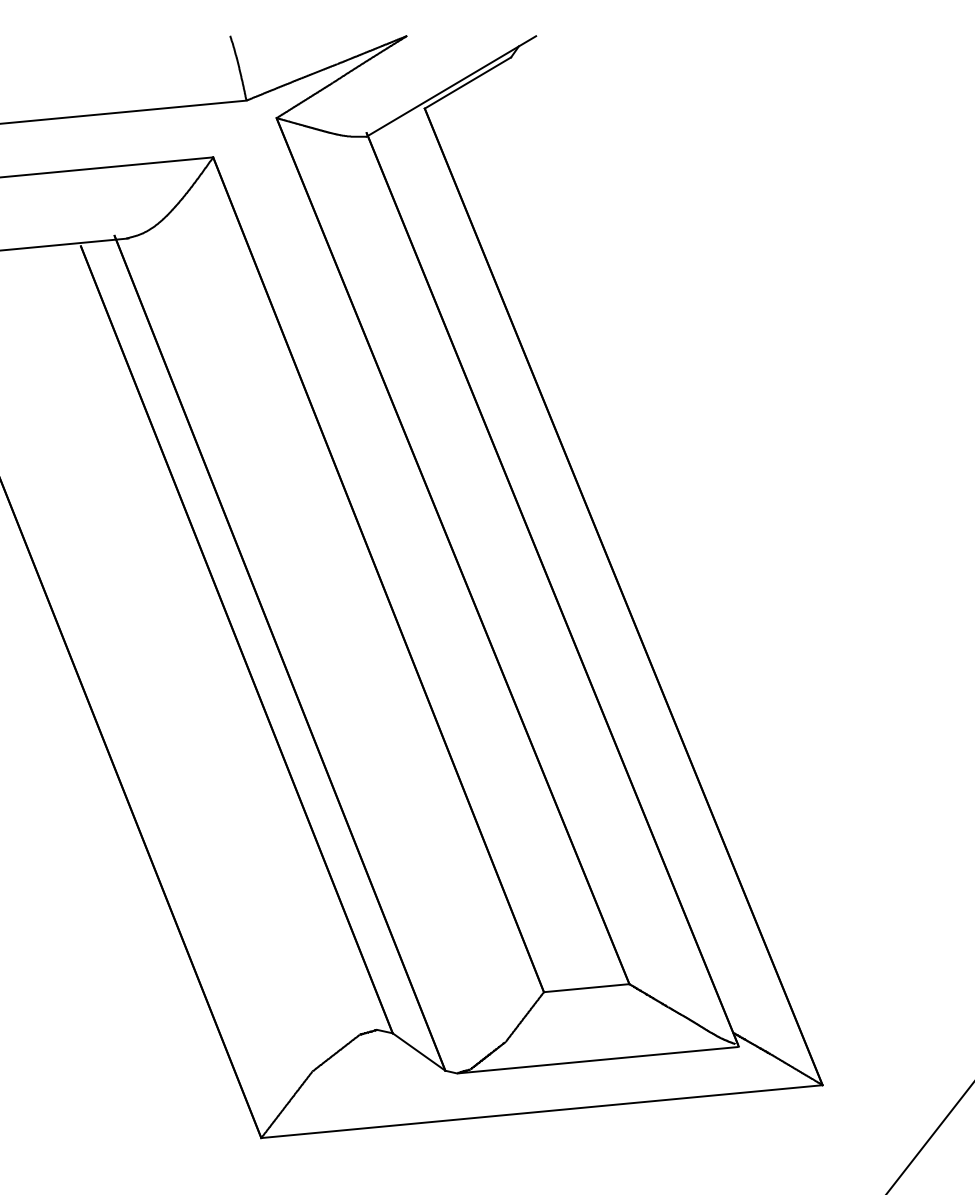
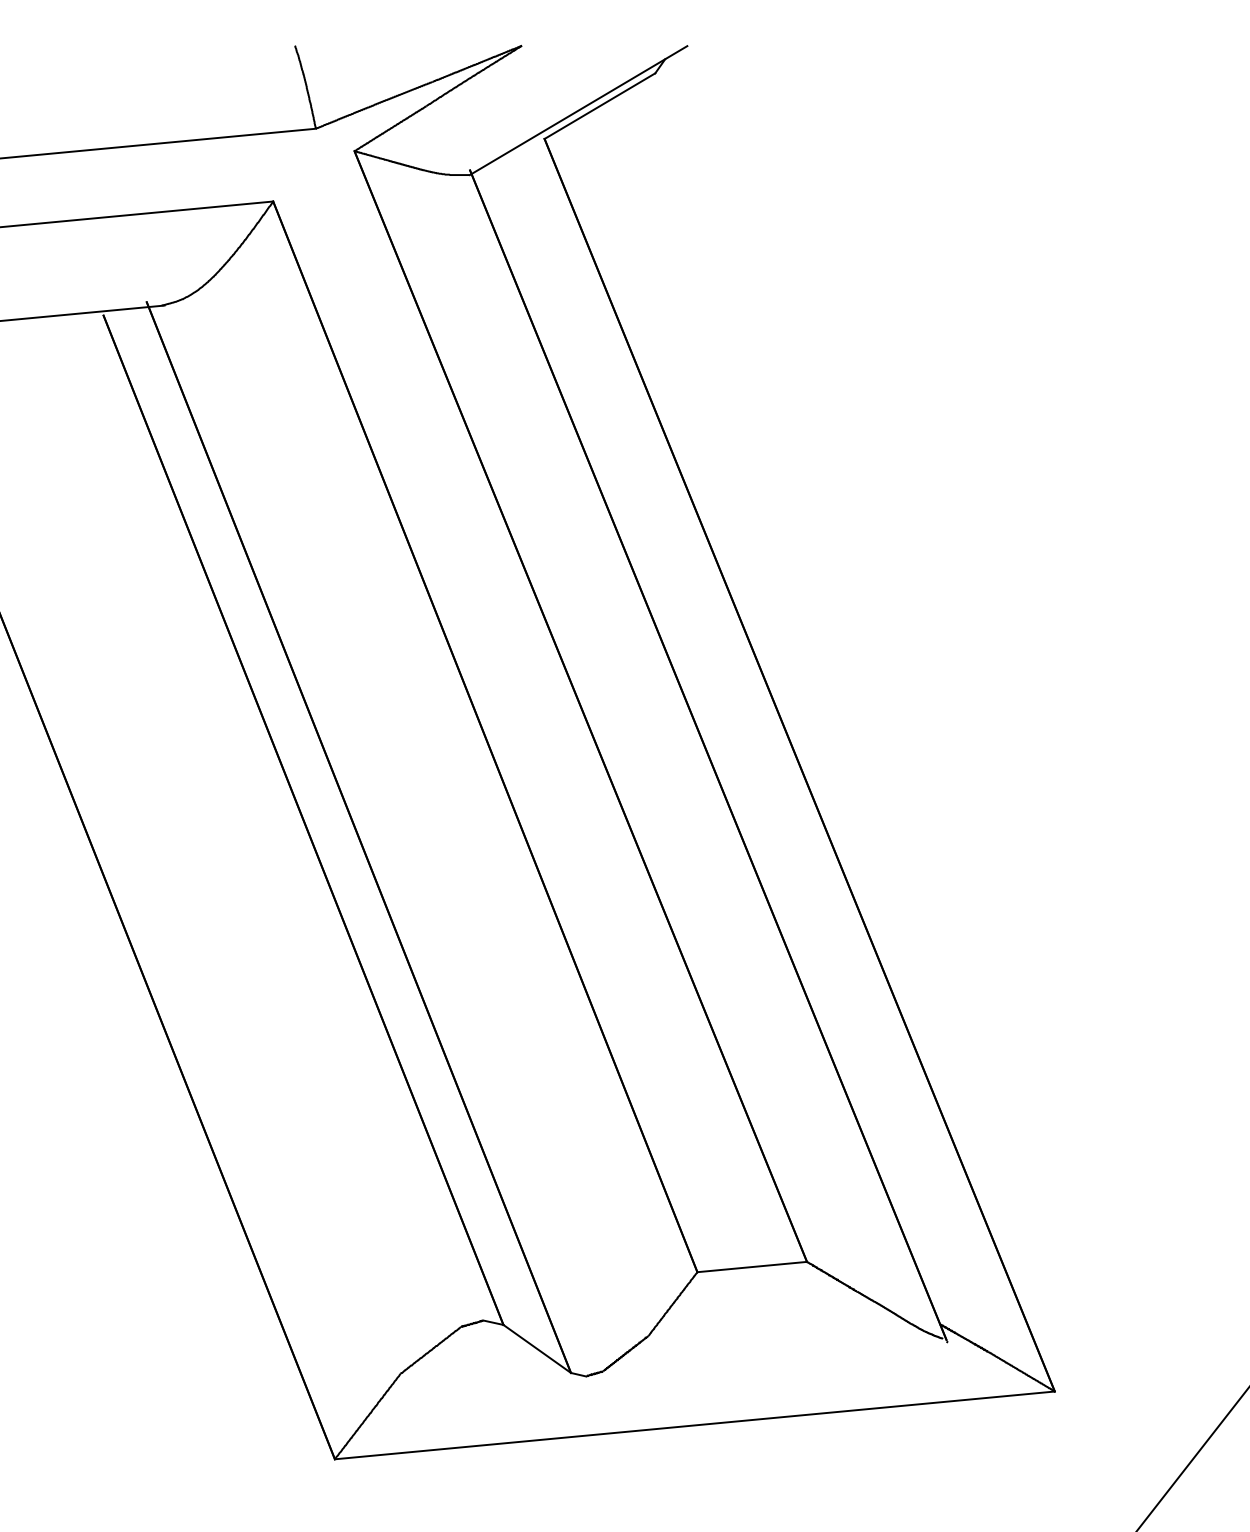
line: (597, 1060) -> (766, 1359), removed

